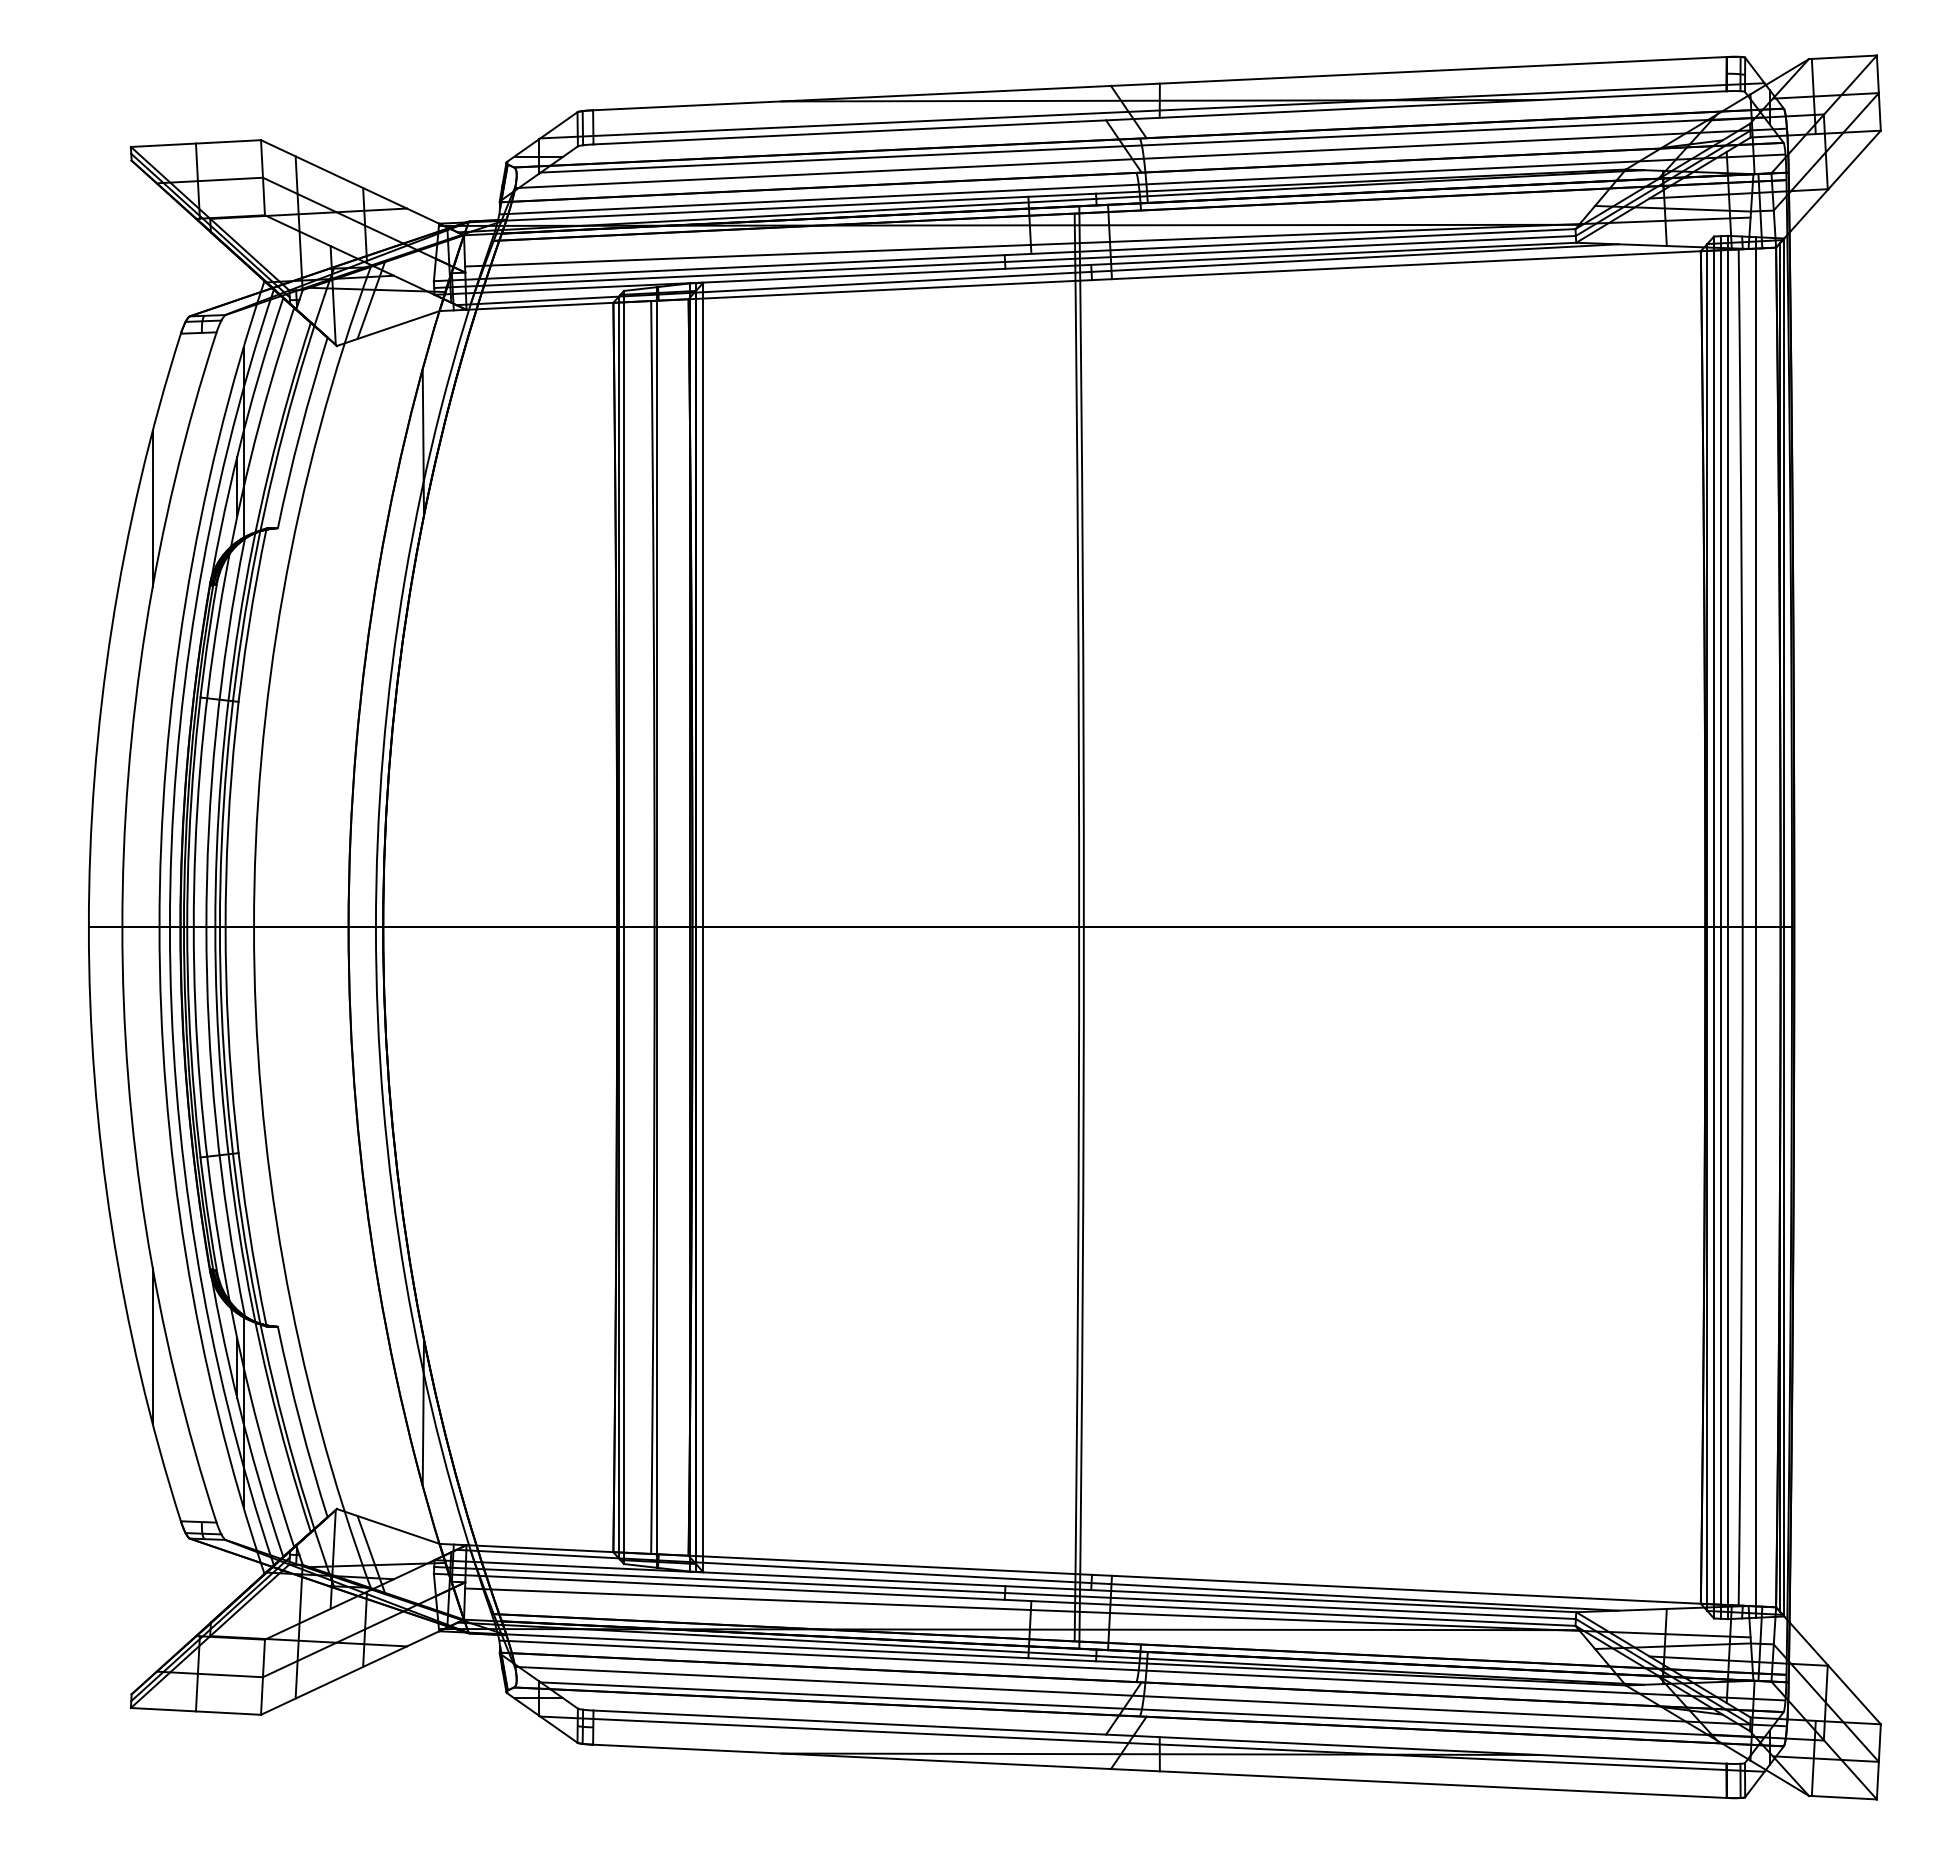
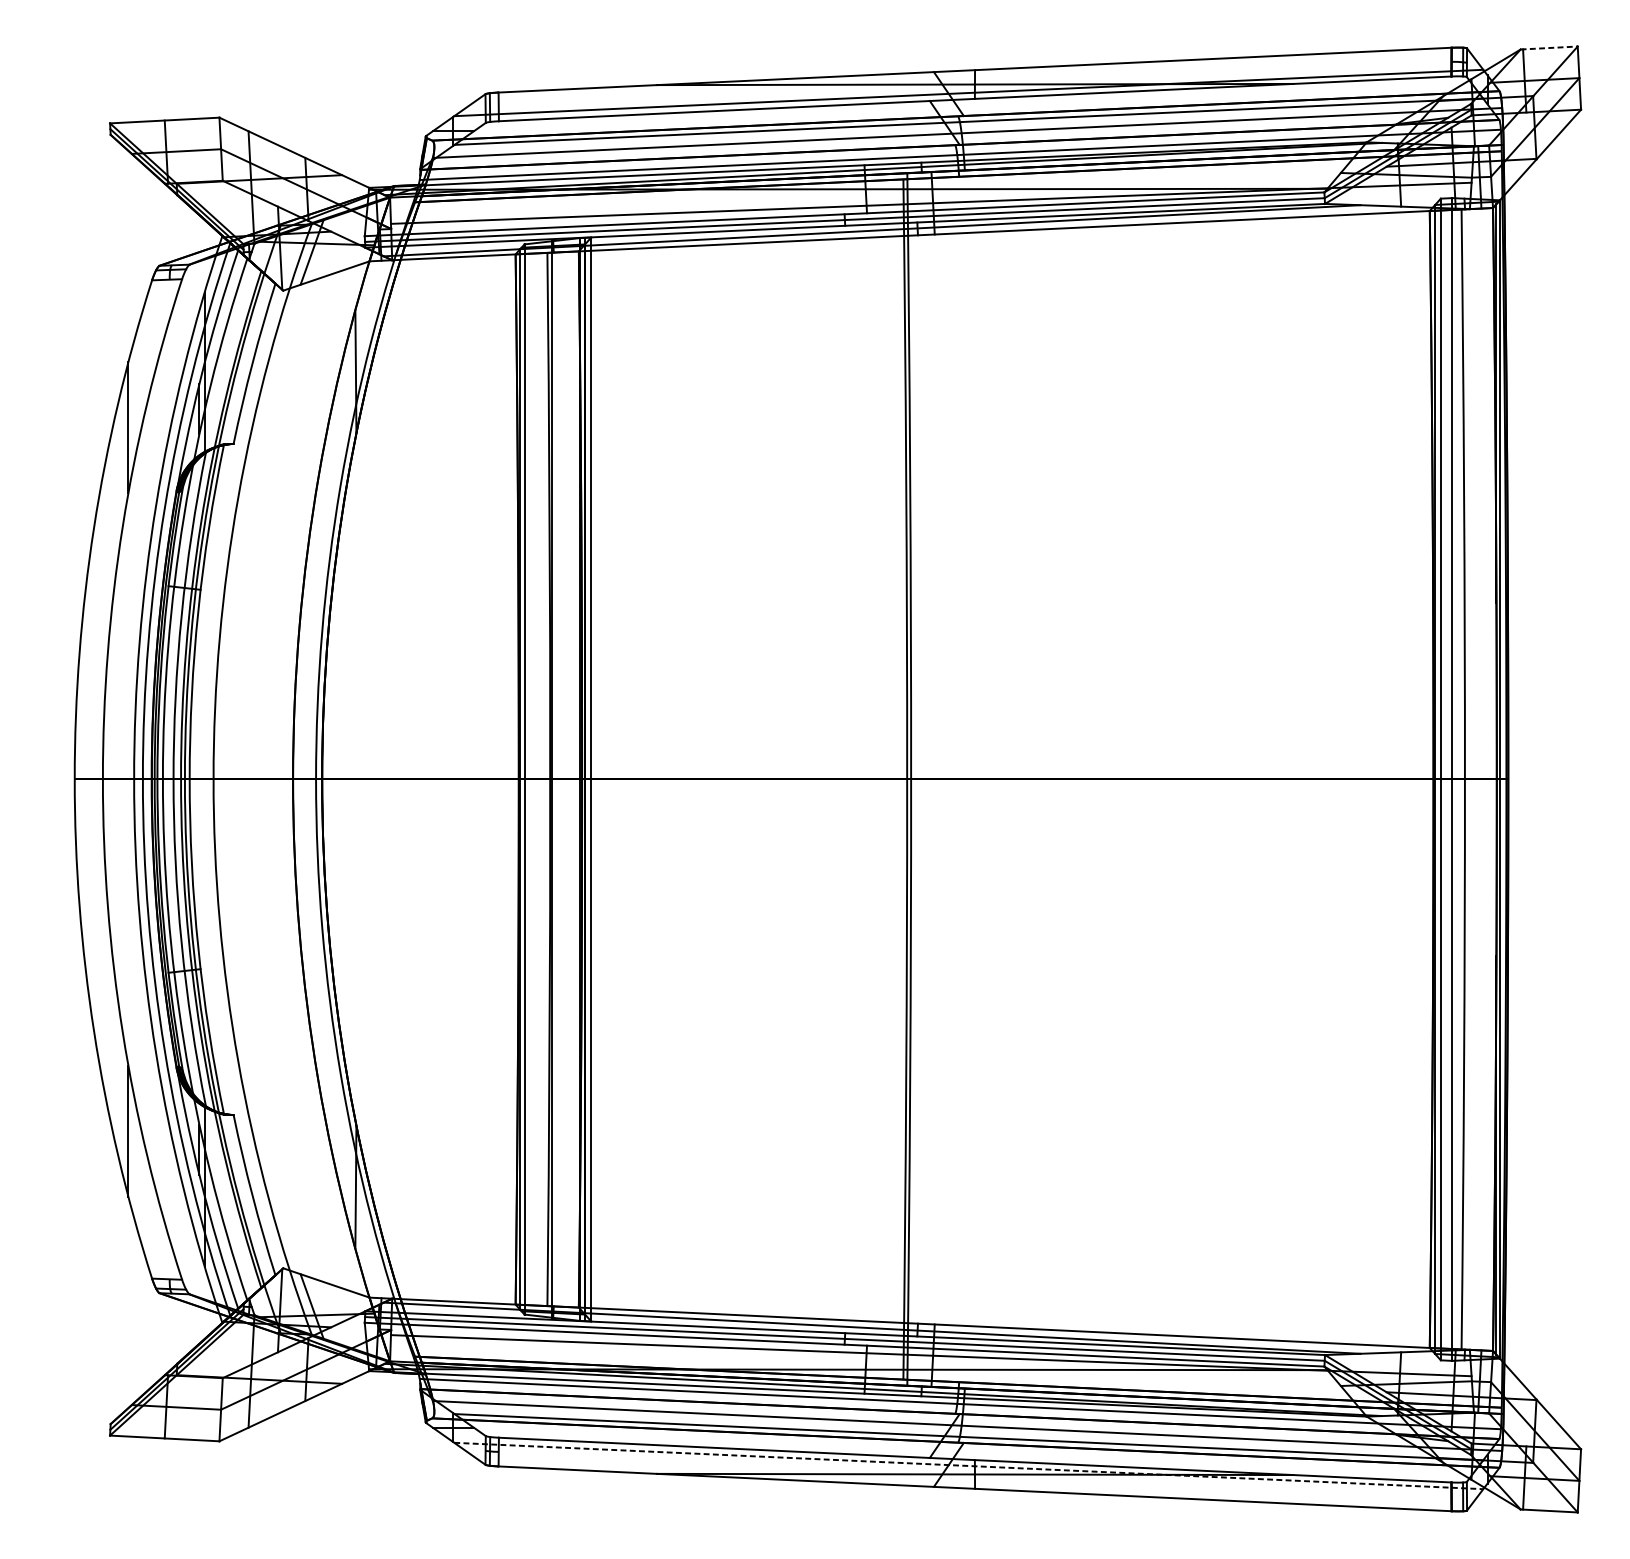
line: (1843, 57) -> (1549, 48), solid -> dashed
line: (1720, 927) -> (1446, 779), removed
line: (1756, 927) -> (1476, 779), removed
line: (1152, 1744) -> (968, 1466), solid -> dashed

